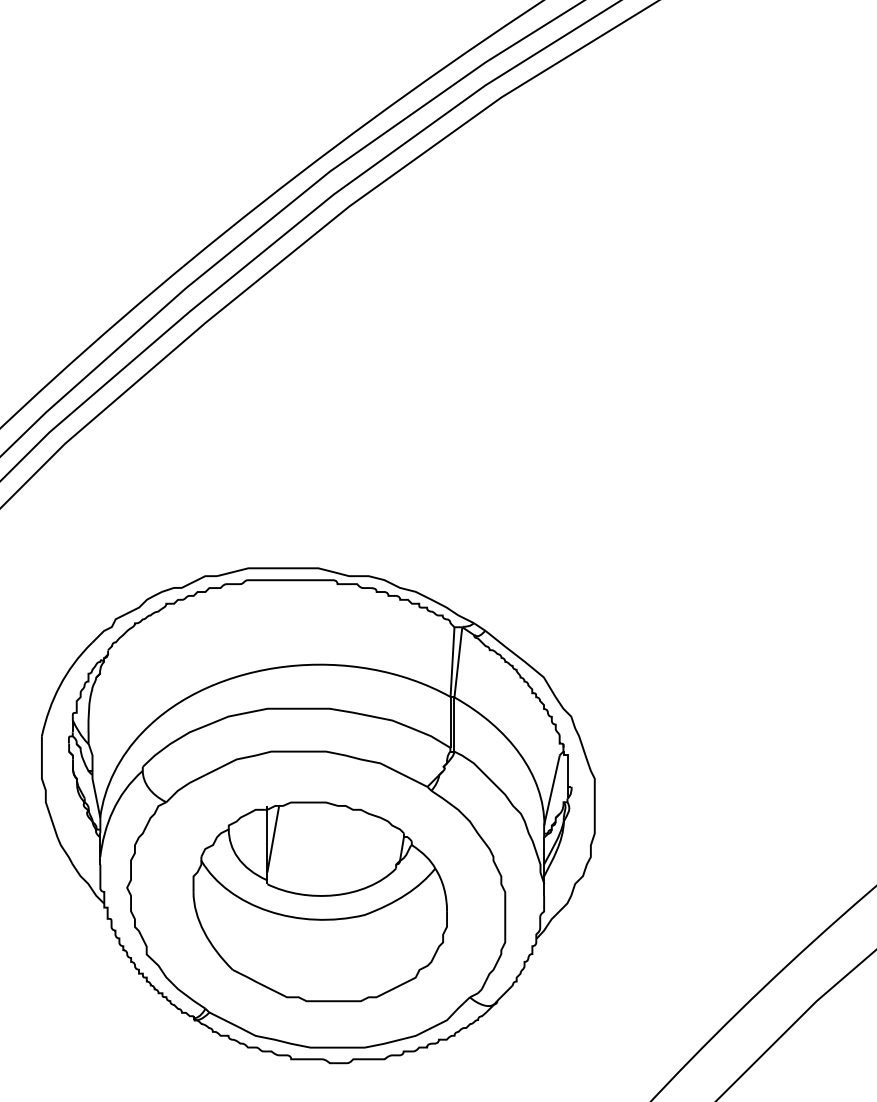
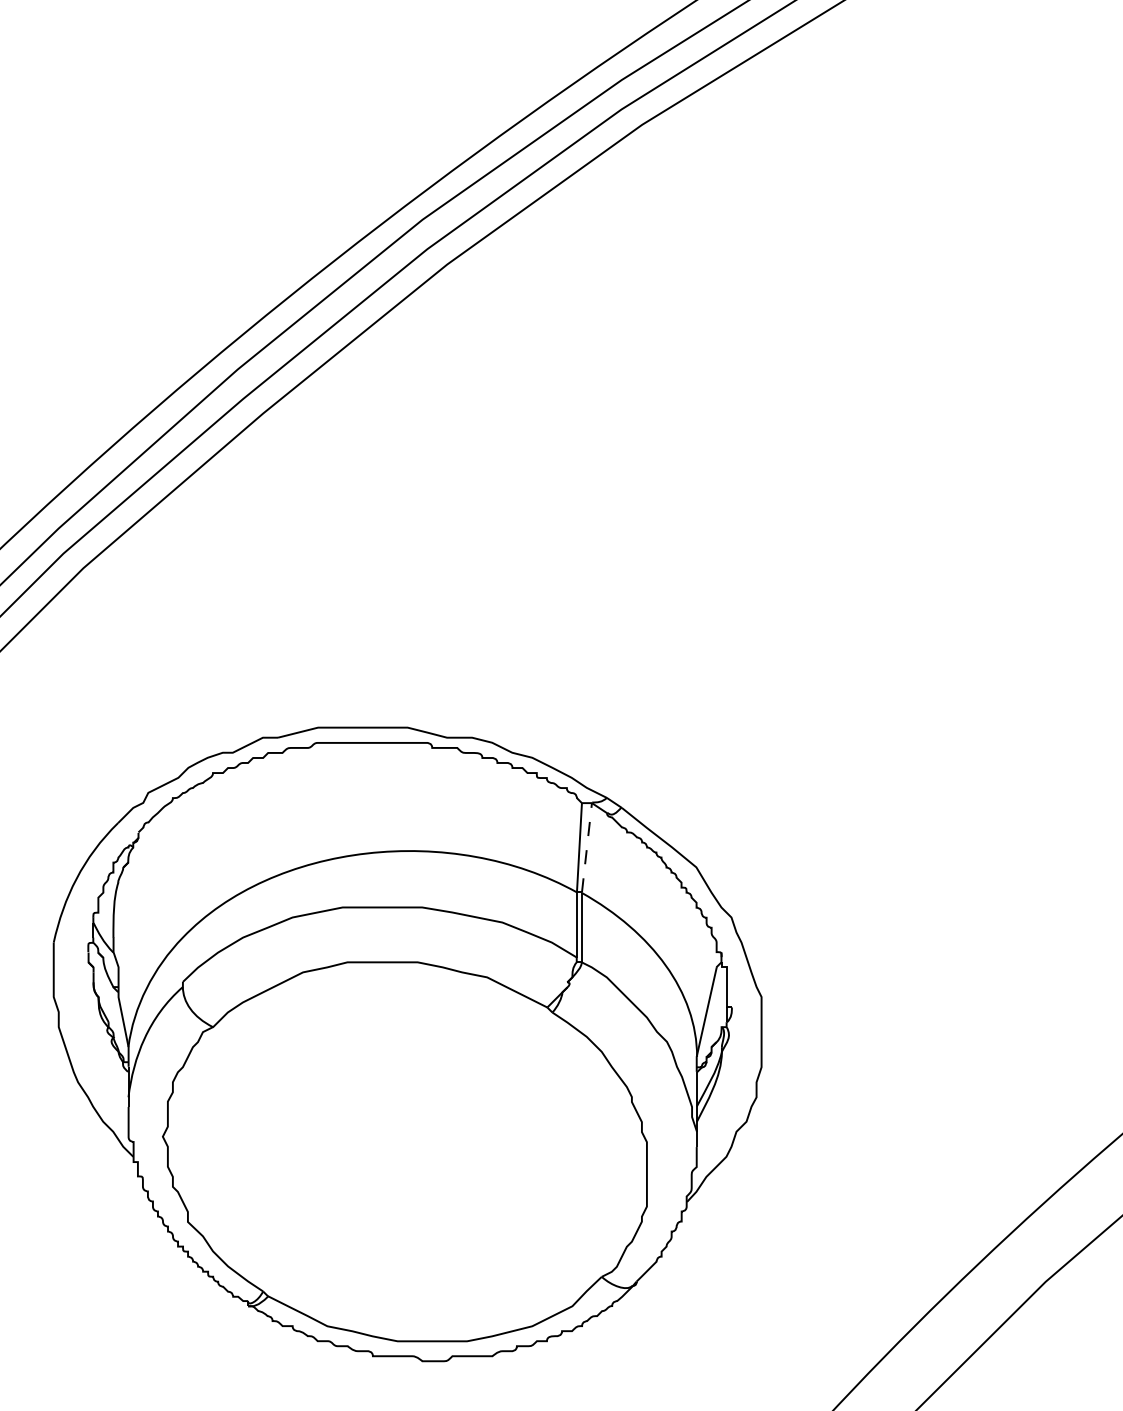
line: (458, 661) -> (587, 847), solid -> dashed
part: (320, 901) -> (410, 1154), removed

